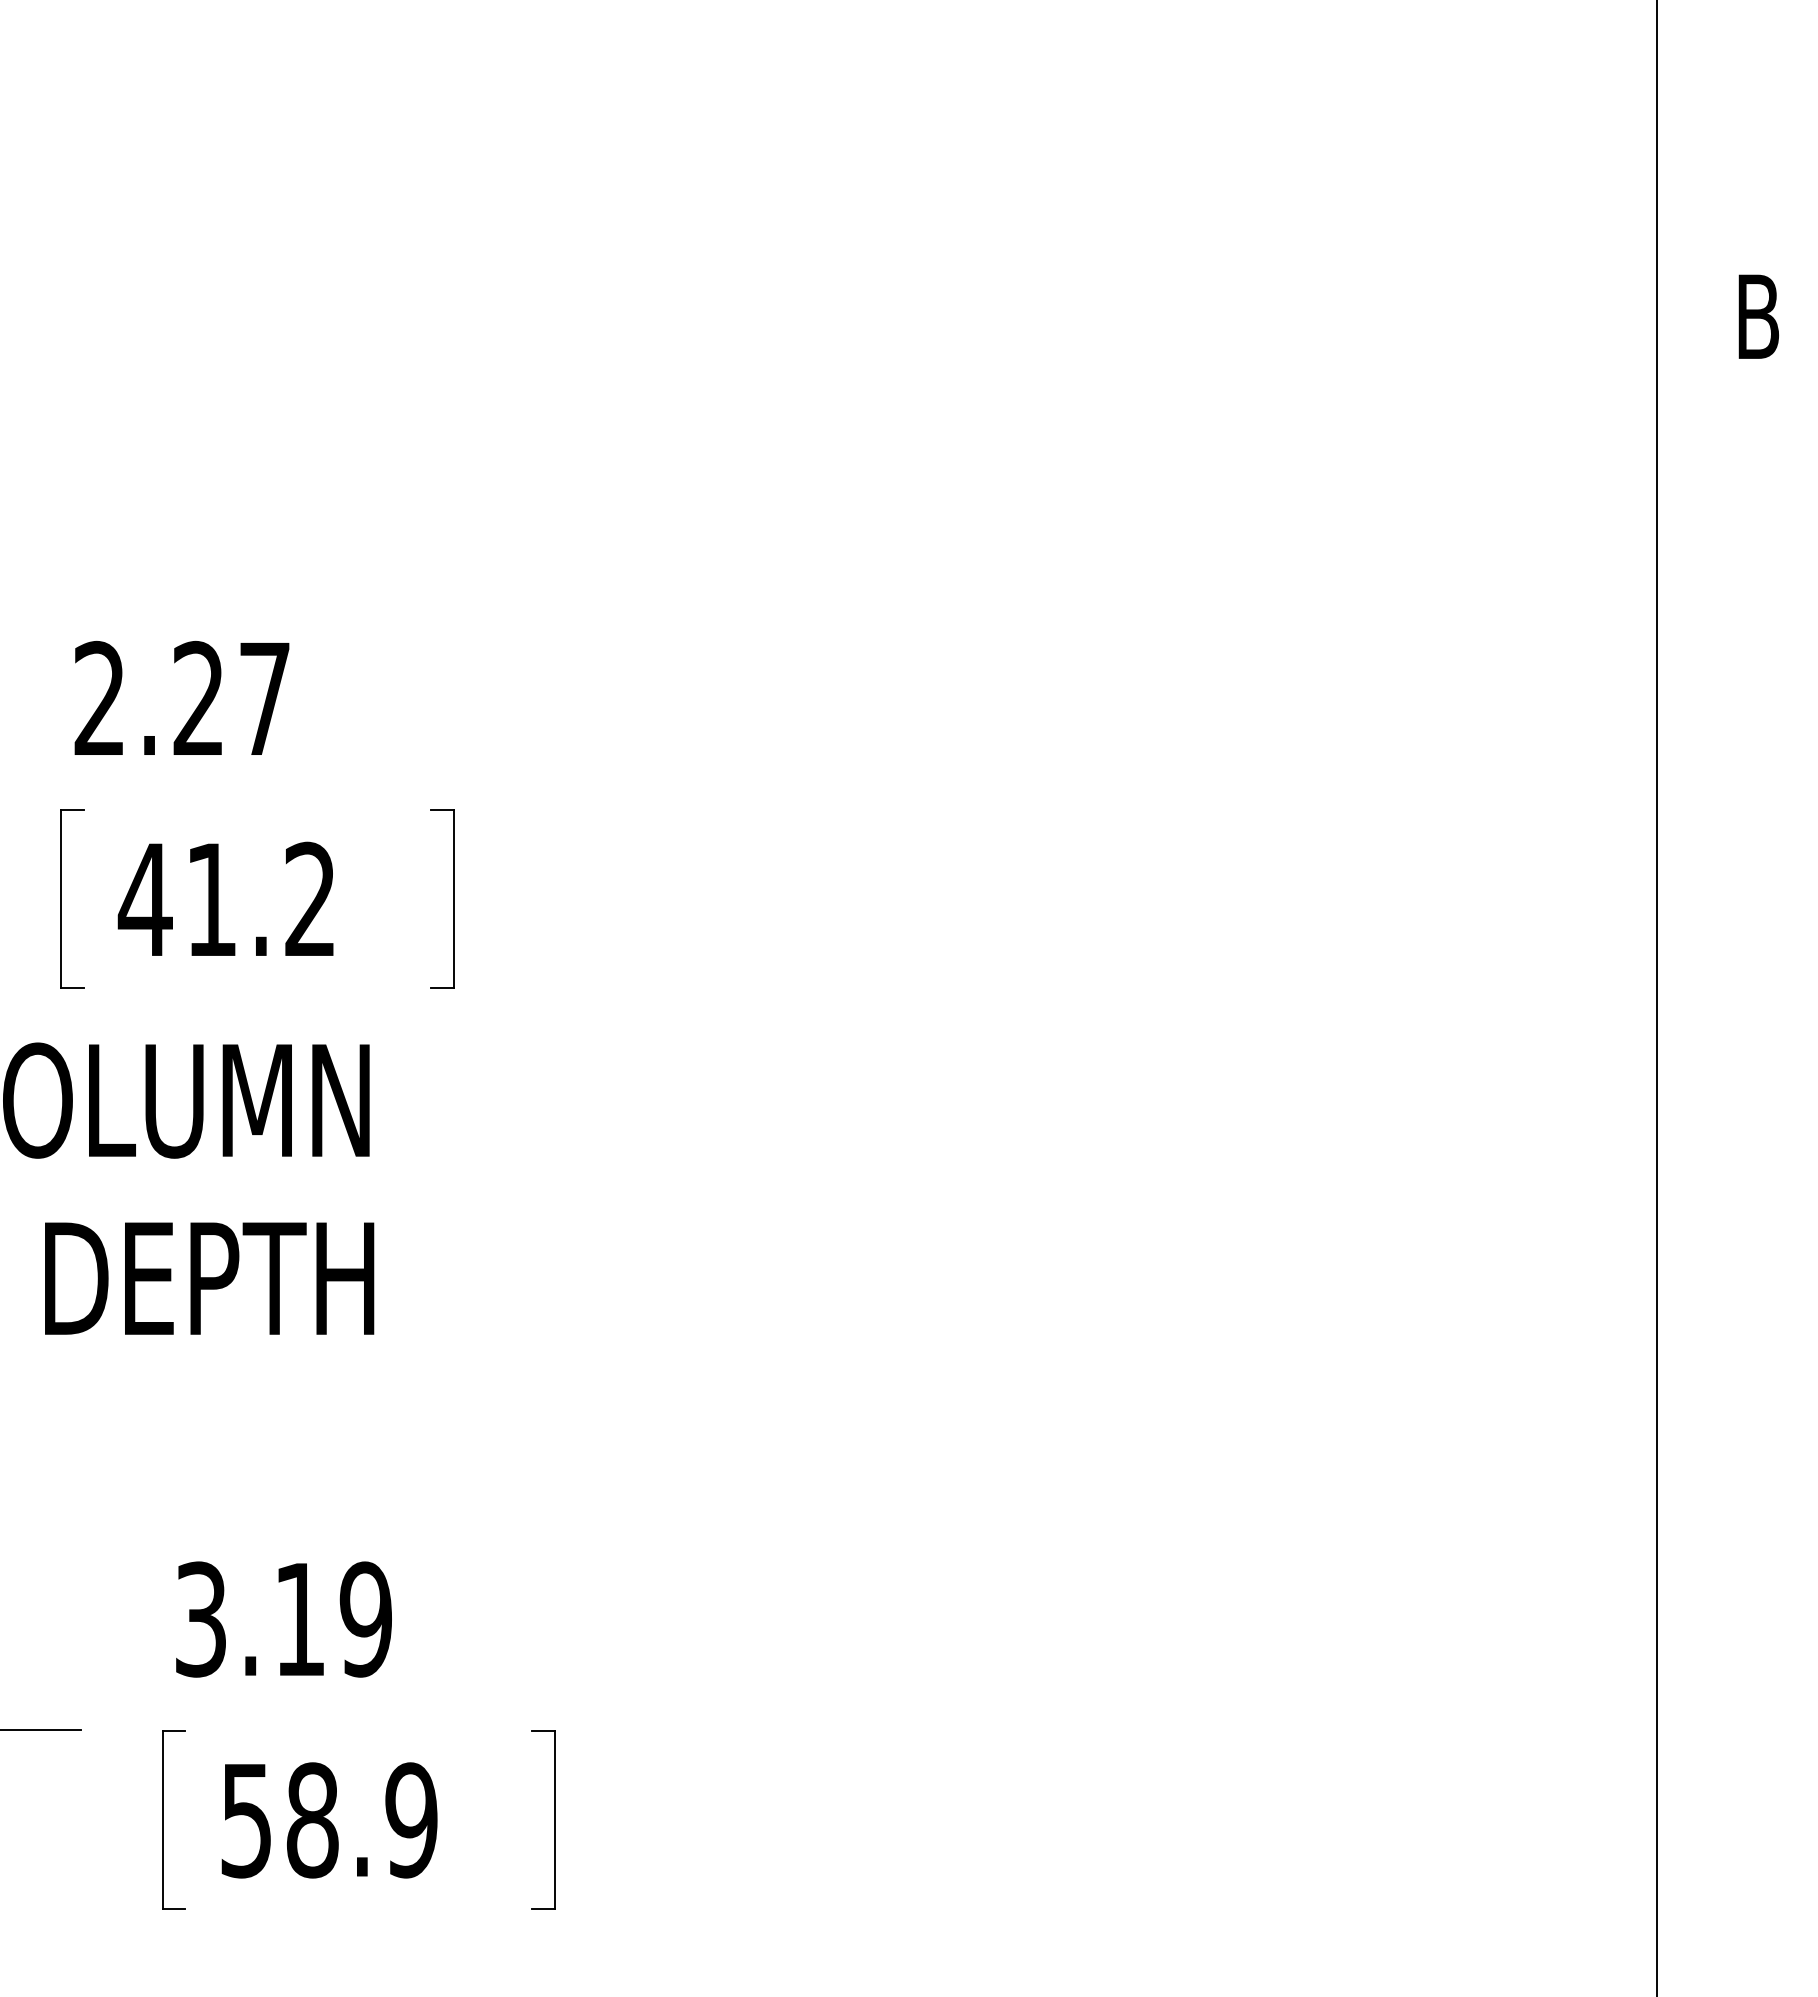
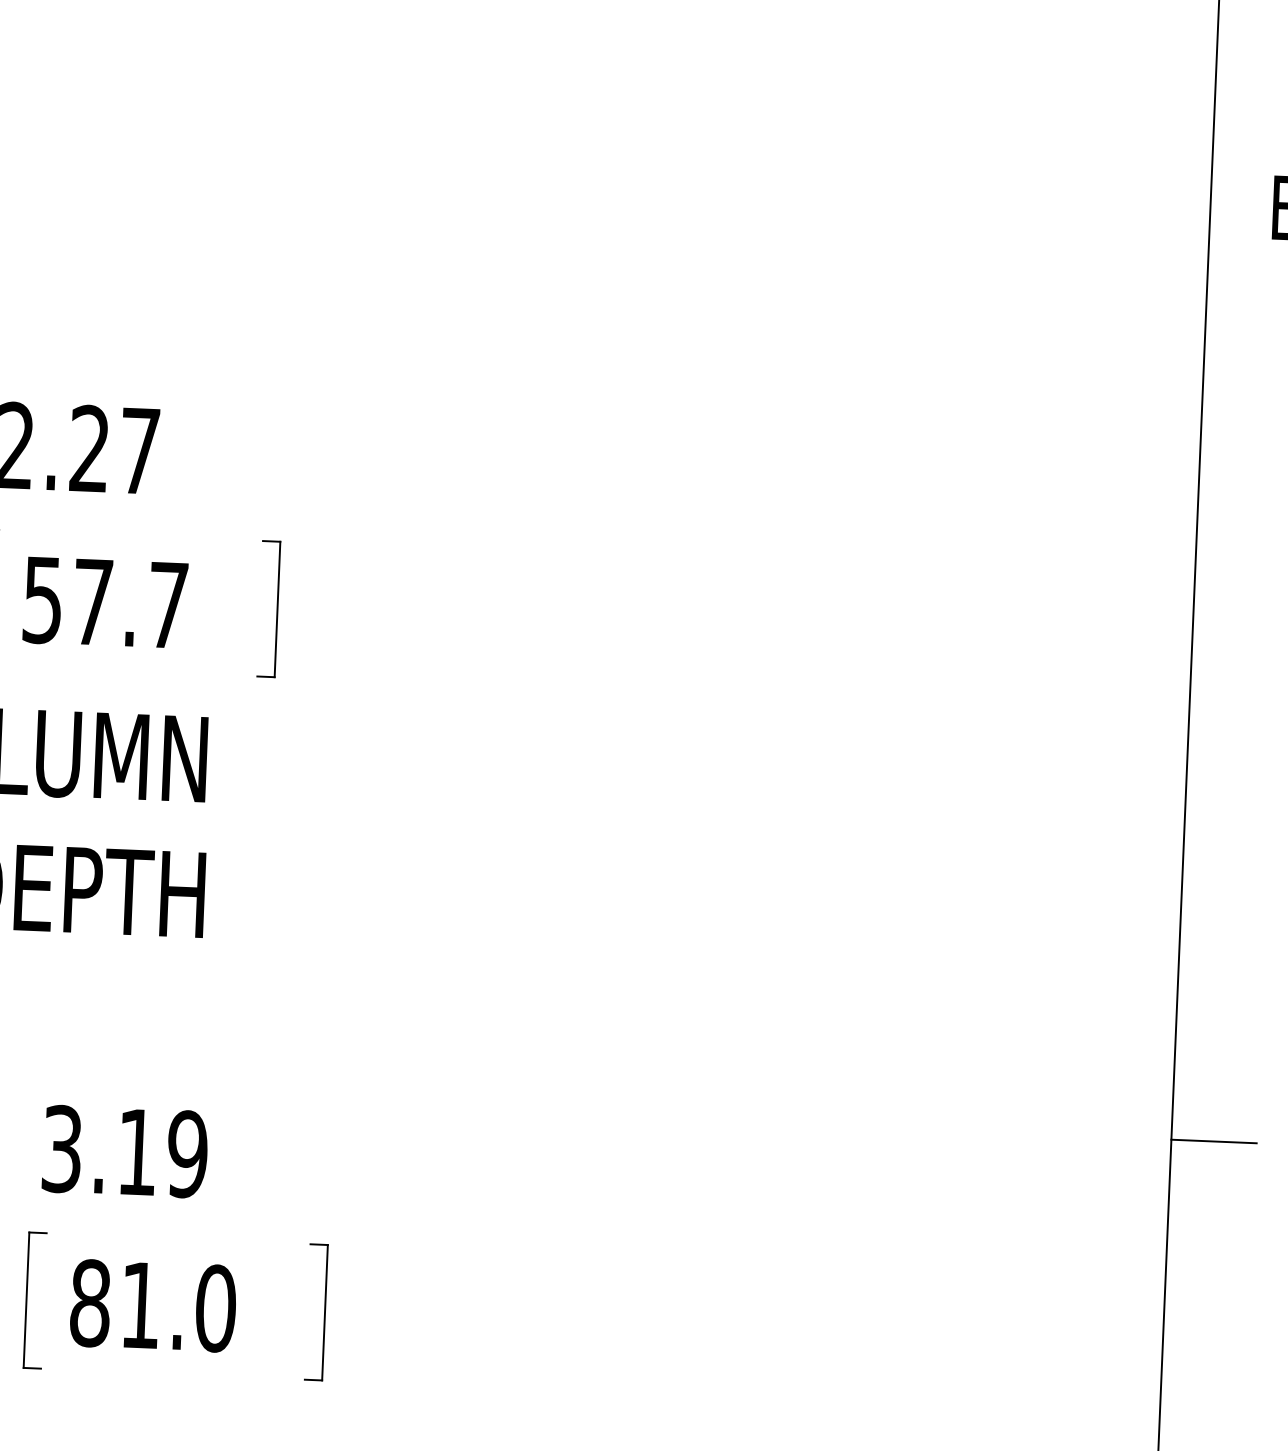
text: (225, 899) -> (103, 602), 41.2 -> 57.7
line: (1712, 1546) -> (1213, 1141), added
text: (328, 1820) -> (152, 1306), 58.9 -> 81.0

